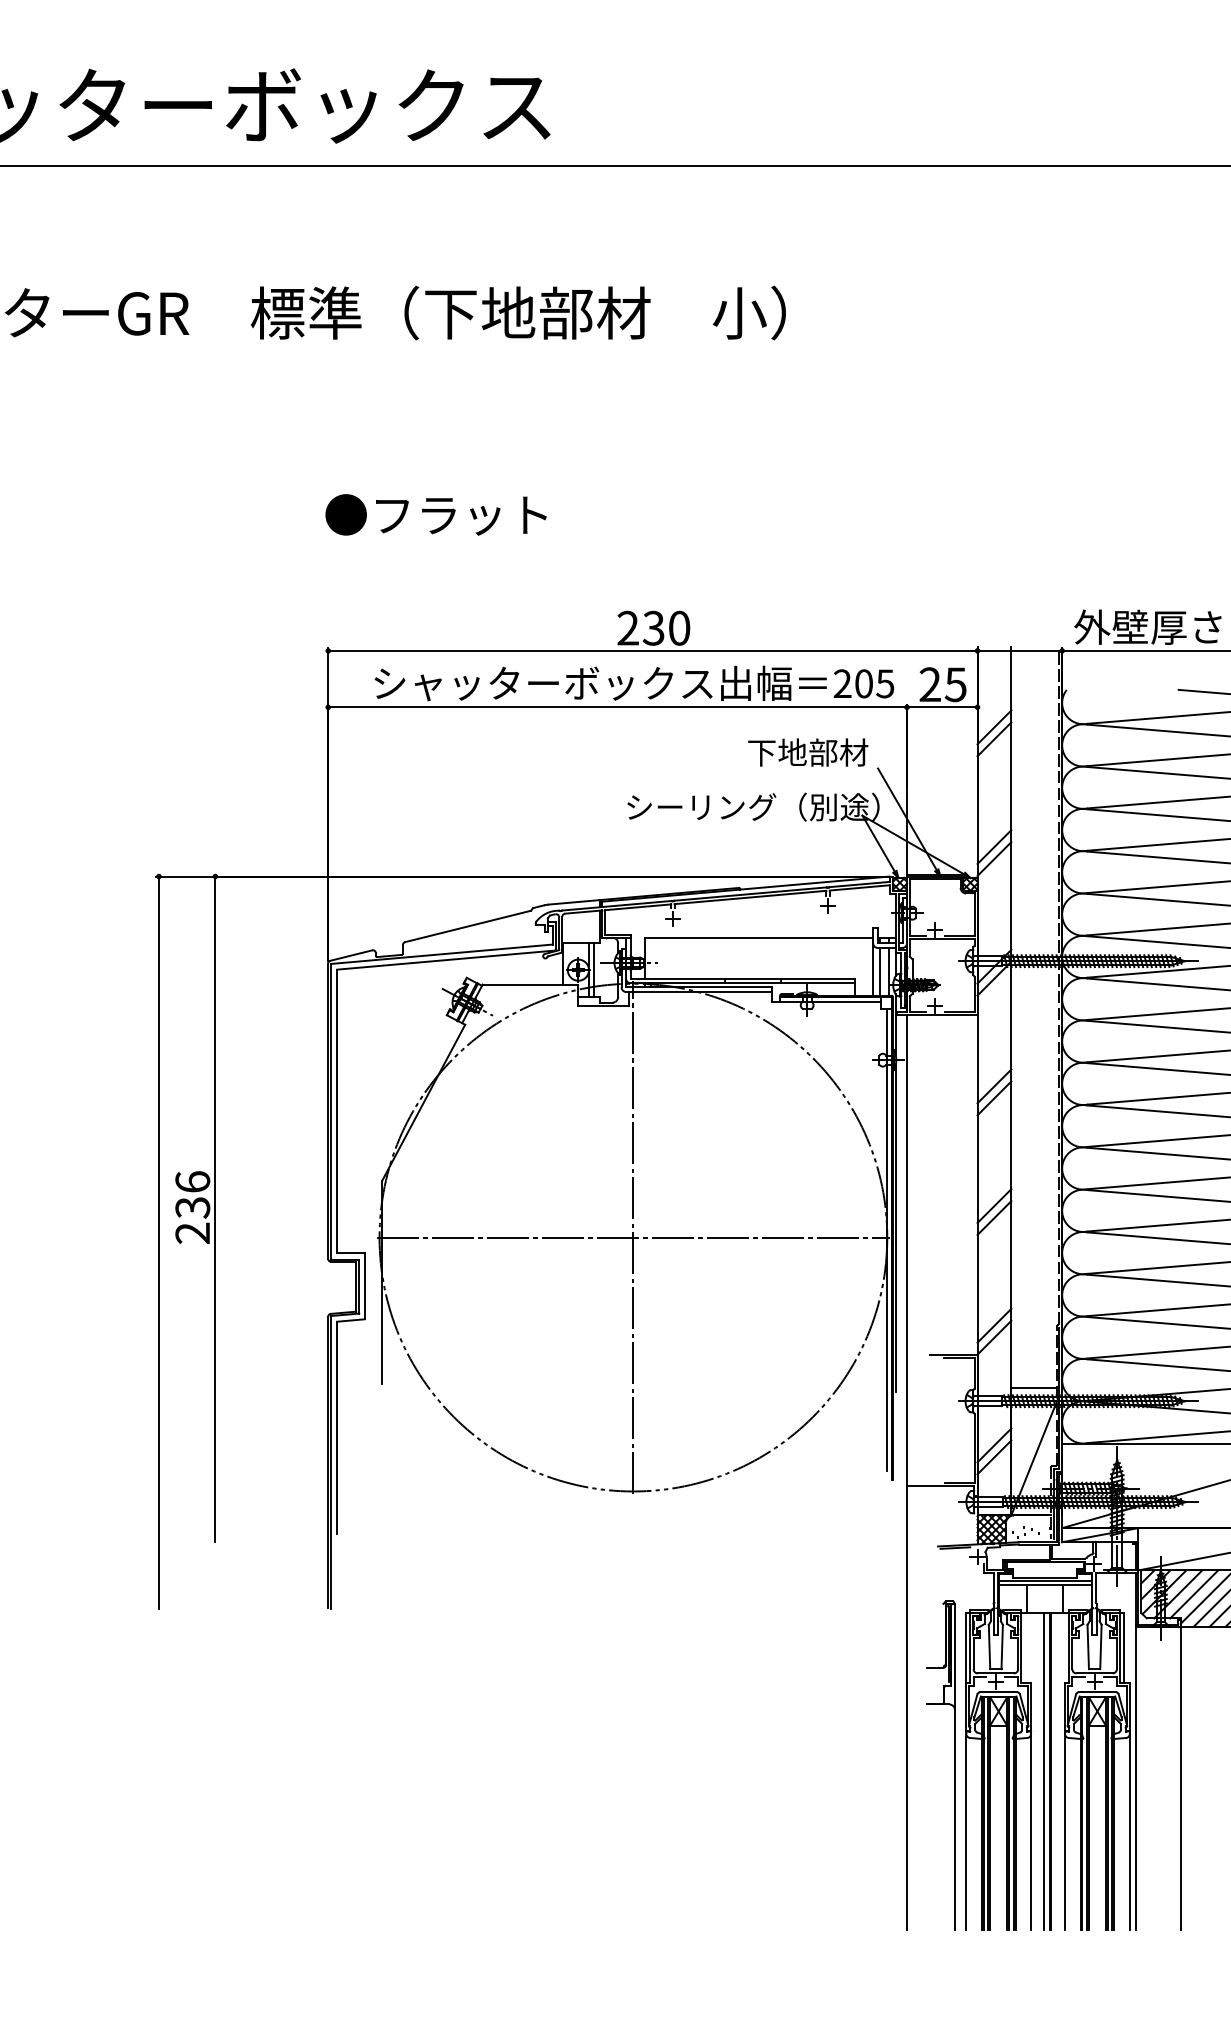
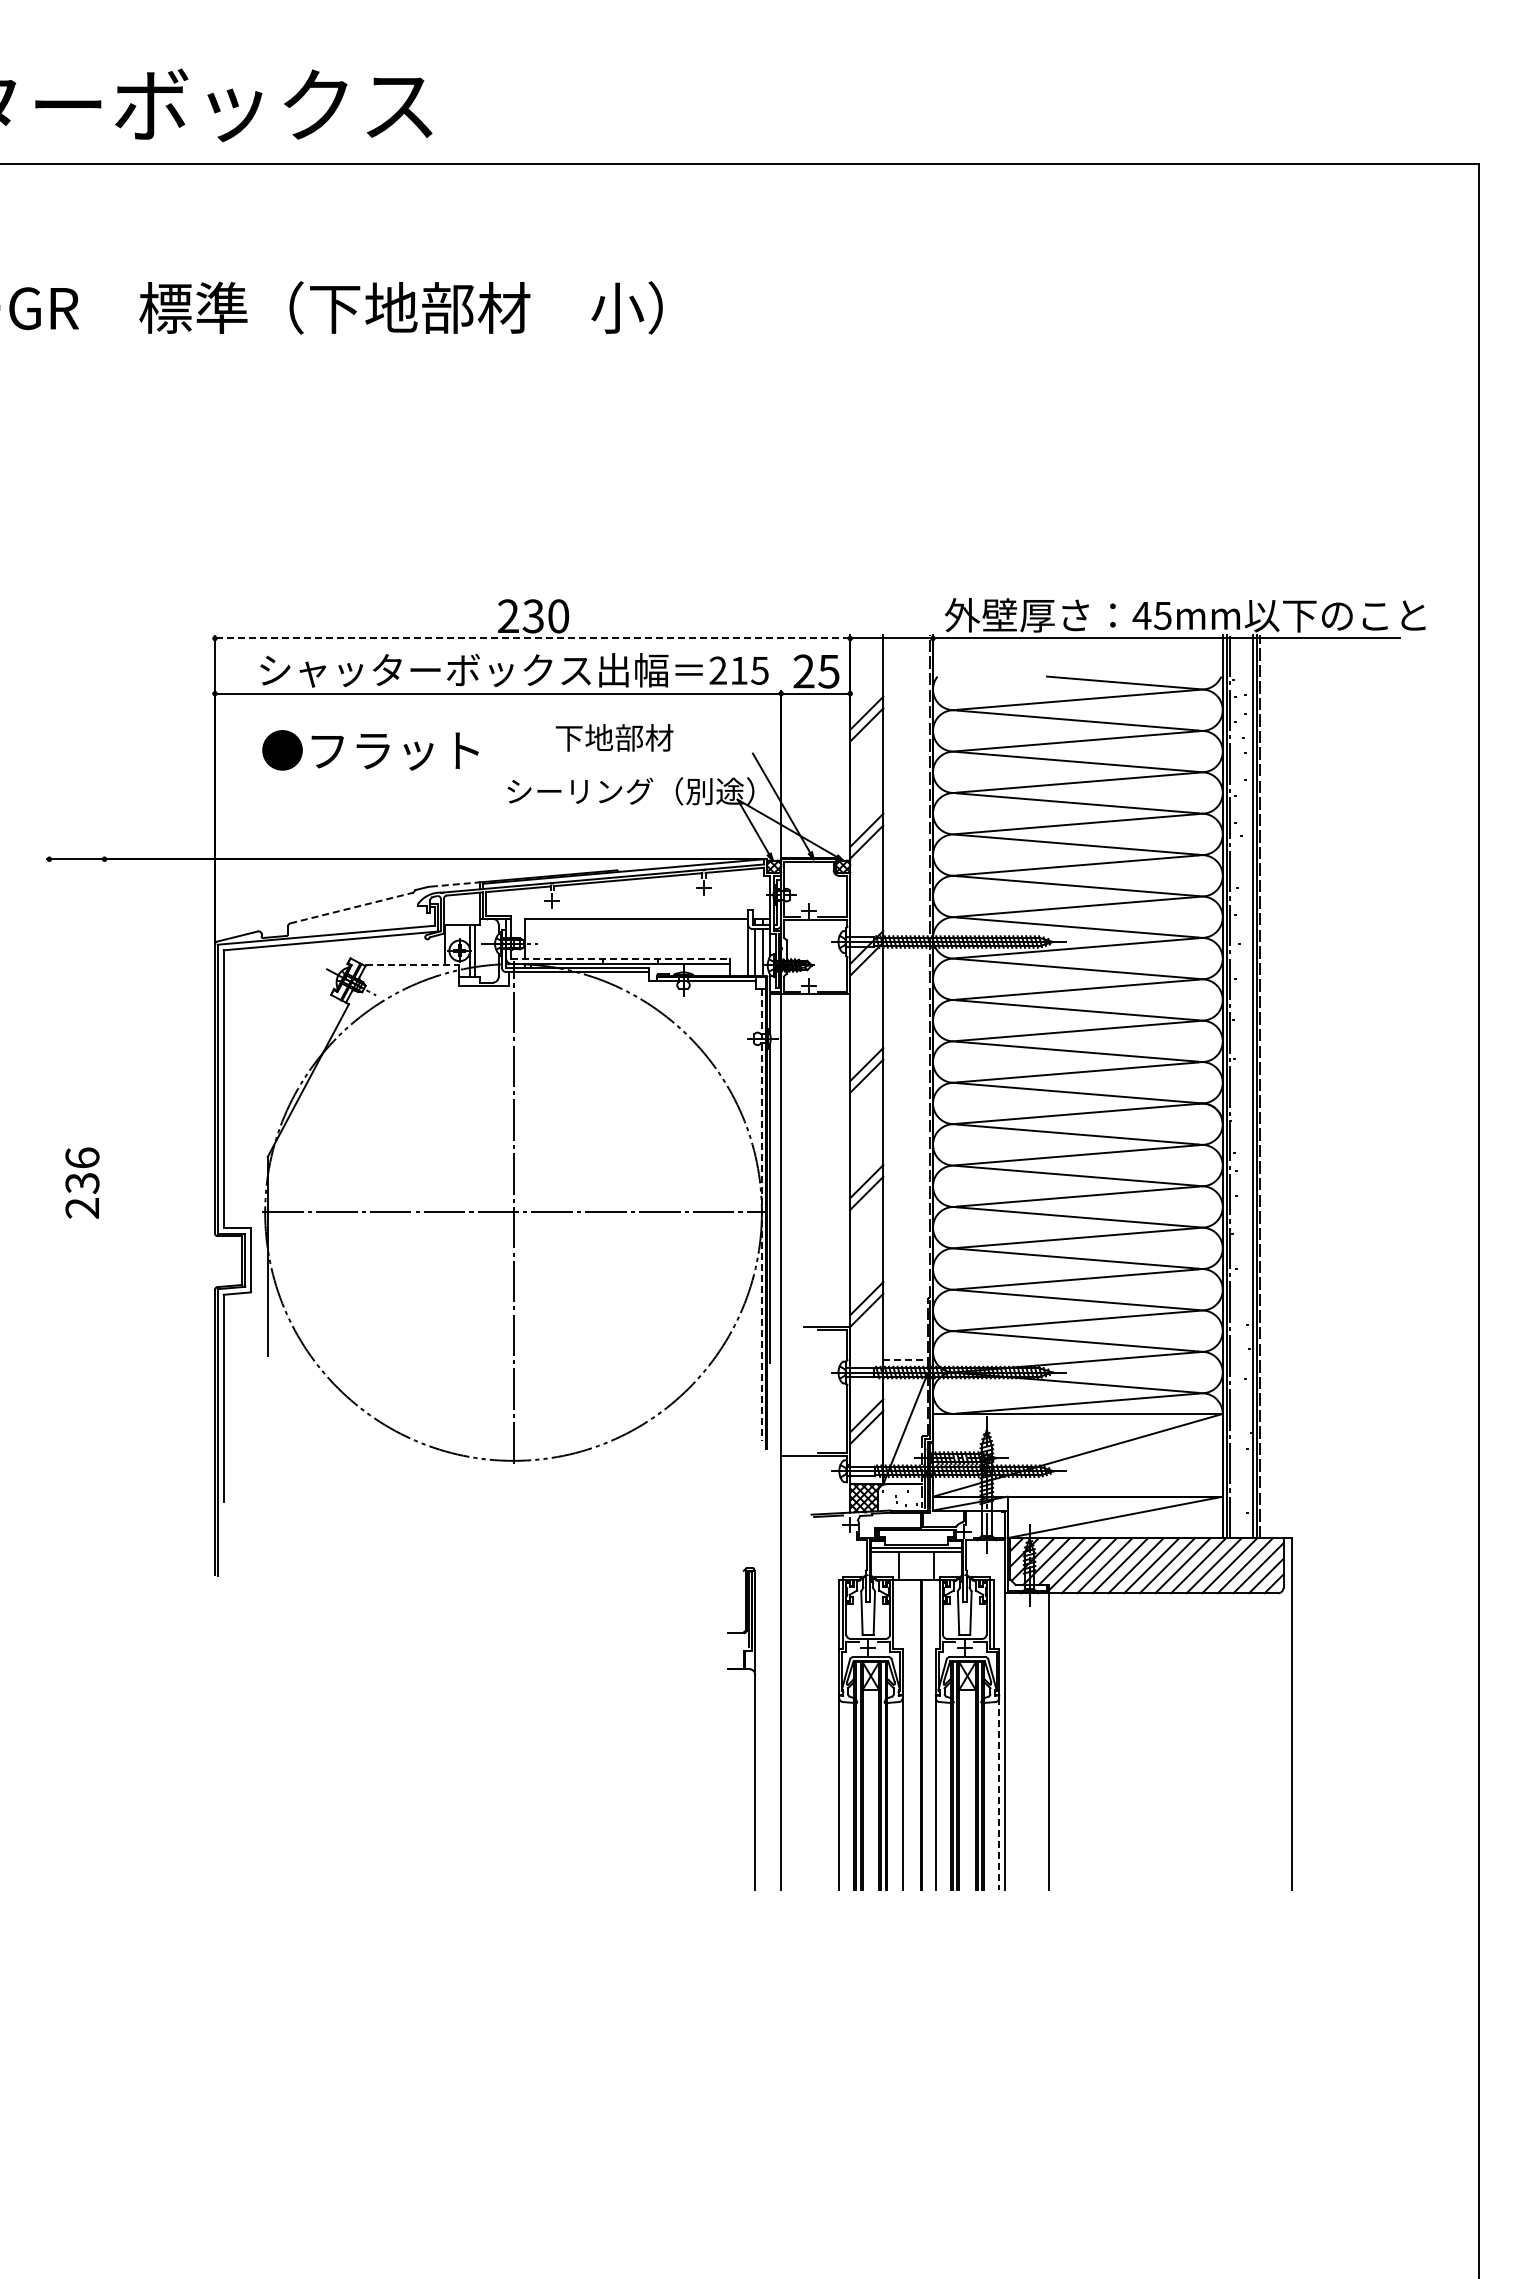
text: (436, 515) -> (370, 750), moved
line: (652, 650) -> (532, 638), solid -> dashed
text: (863, 683) -> (738, 670), 205 -> 215
text: (808, 752) -> (614, 737), moved
line: (574, 902) -> (455, 884), solid -> dashed
line: (468, 925) -> (352, 907), solid -> dashed
line: (742, 979) -> (620, 959), solid -> dashed
line: (530, 984) -> (412, 964), solid -> dashed
line: (215, 1209) -> (104, 1184), removed
line: (886, 1240) -> (761, 1215), solid -> dashed
line: (159, 1242) -> (49, 1217), removed
line: (1034, 1388) -> (905, 1360), solid -> dashed
part: (954, 1765) -> (754, 1728), moved
line: (1043, 1771) -> (914, 1734), removed
line: (1130, 1832) -> (999, 1794), solid -> dashed

